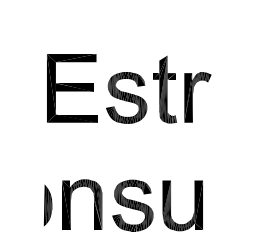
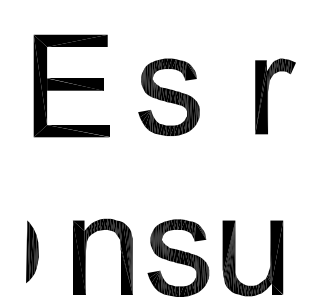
part: (72, 88) -> (71, 86), moved
part: (164, 89) -> (225, 84), removed
part: (47, 204) -> (31, 250), moved

